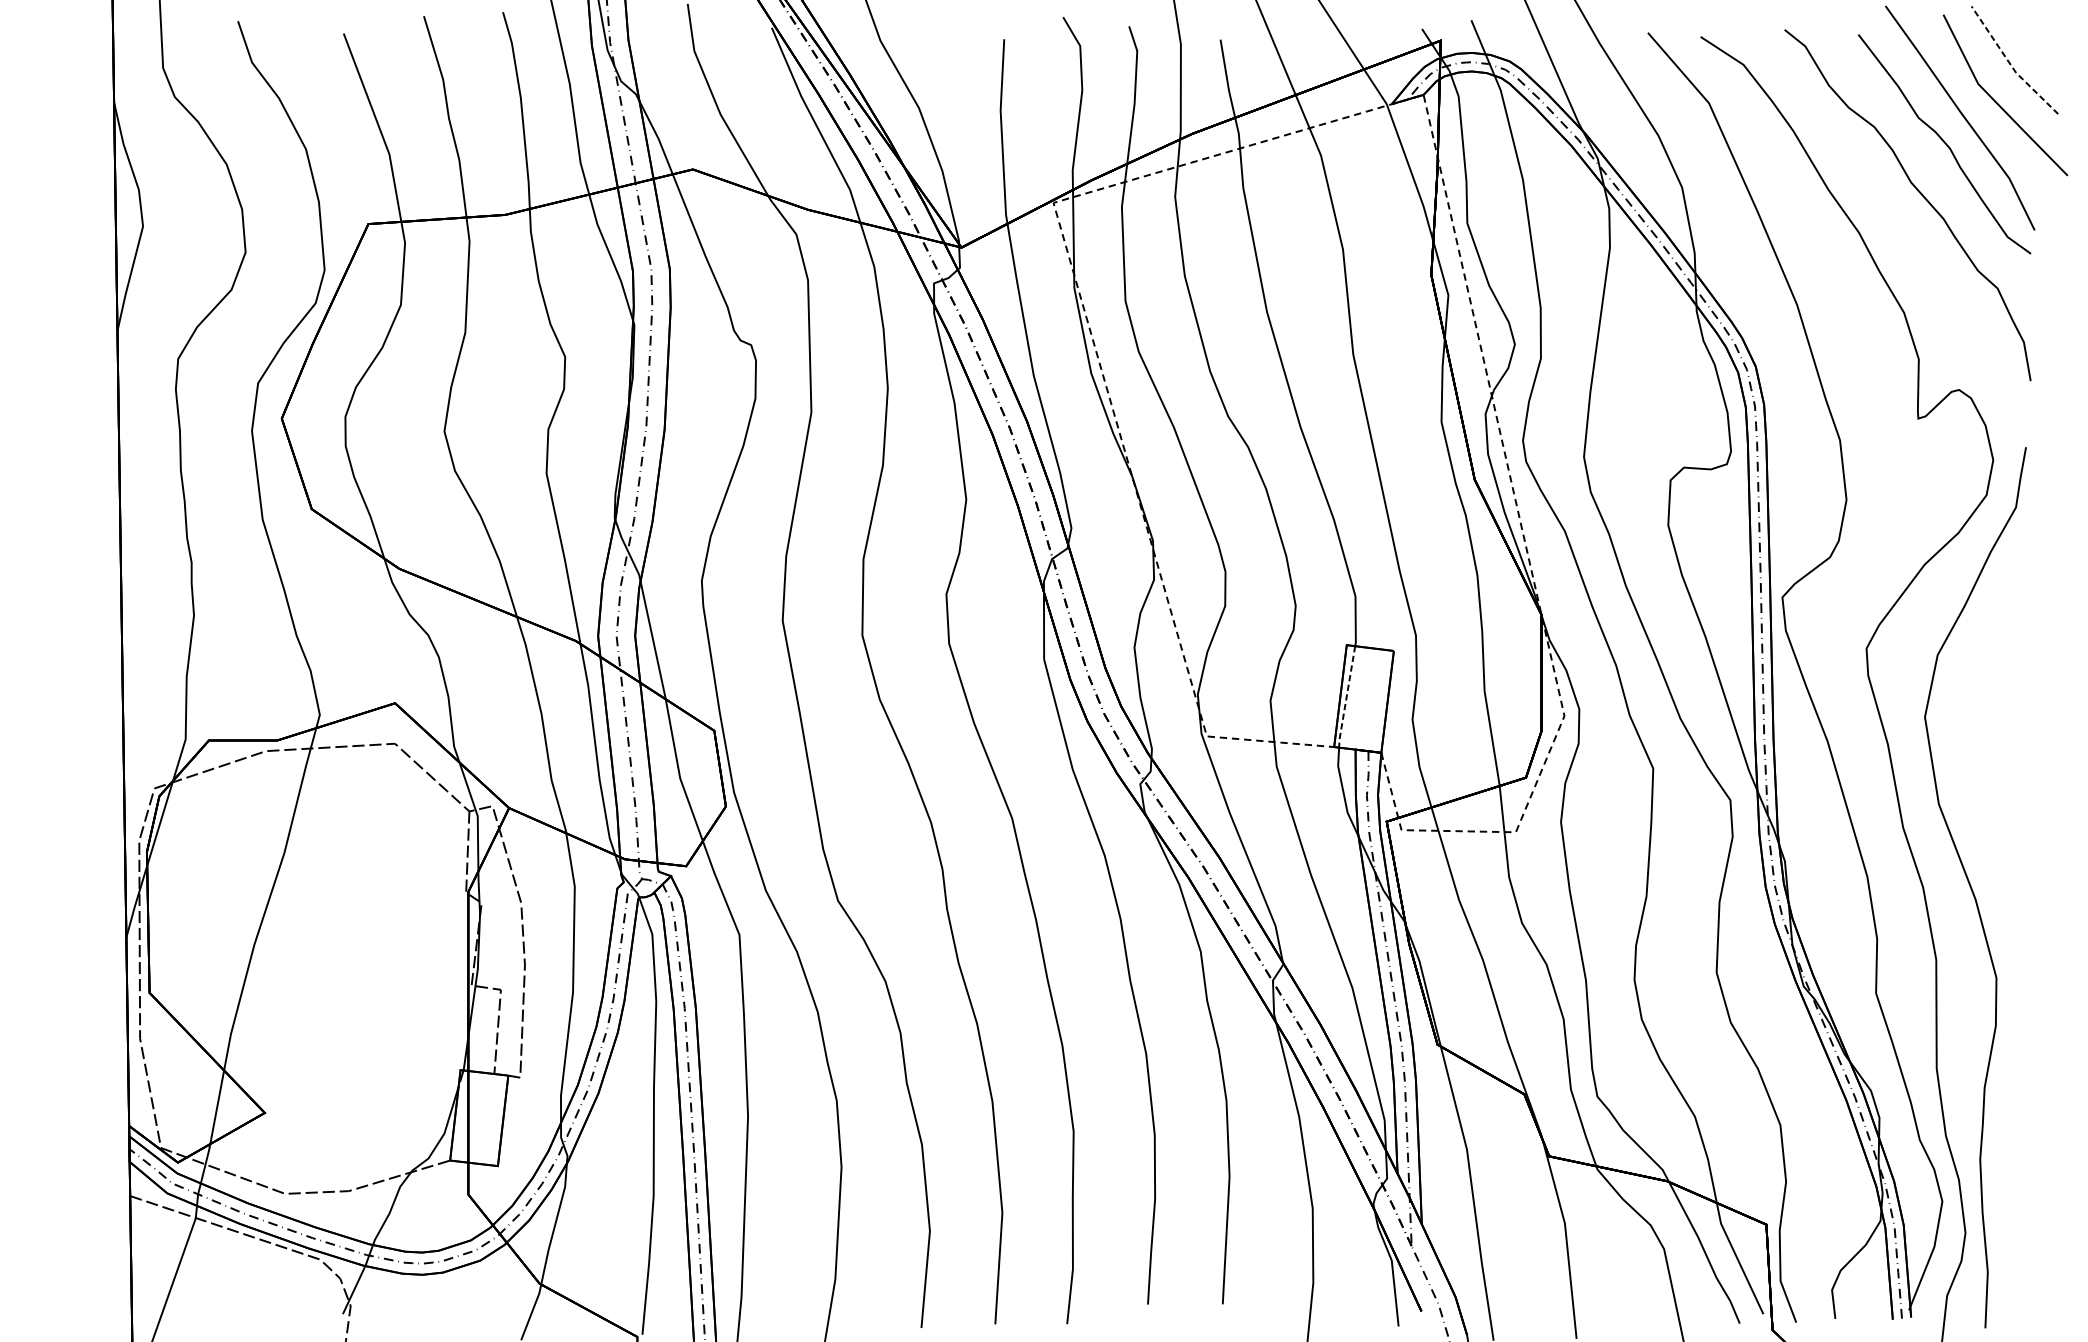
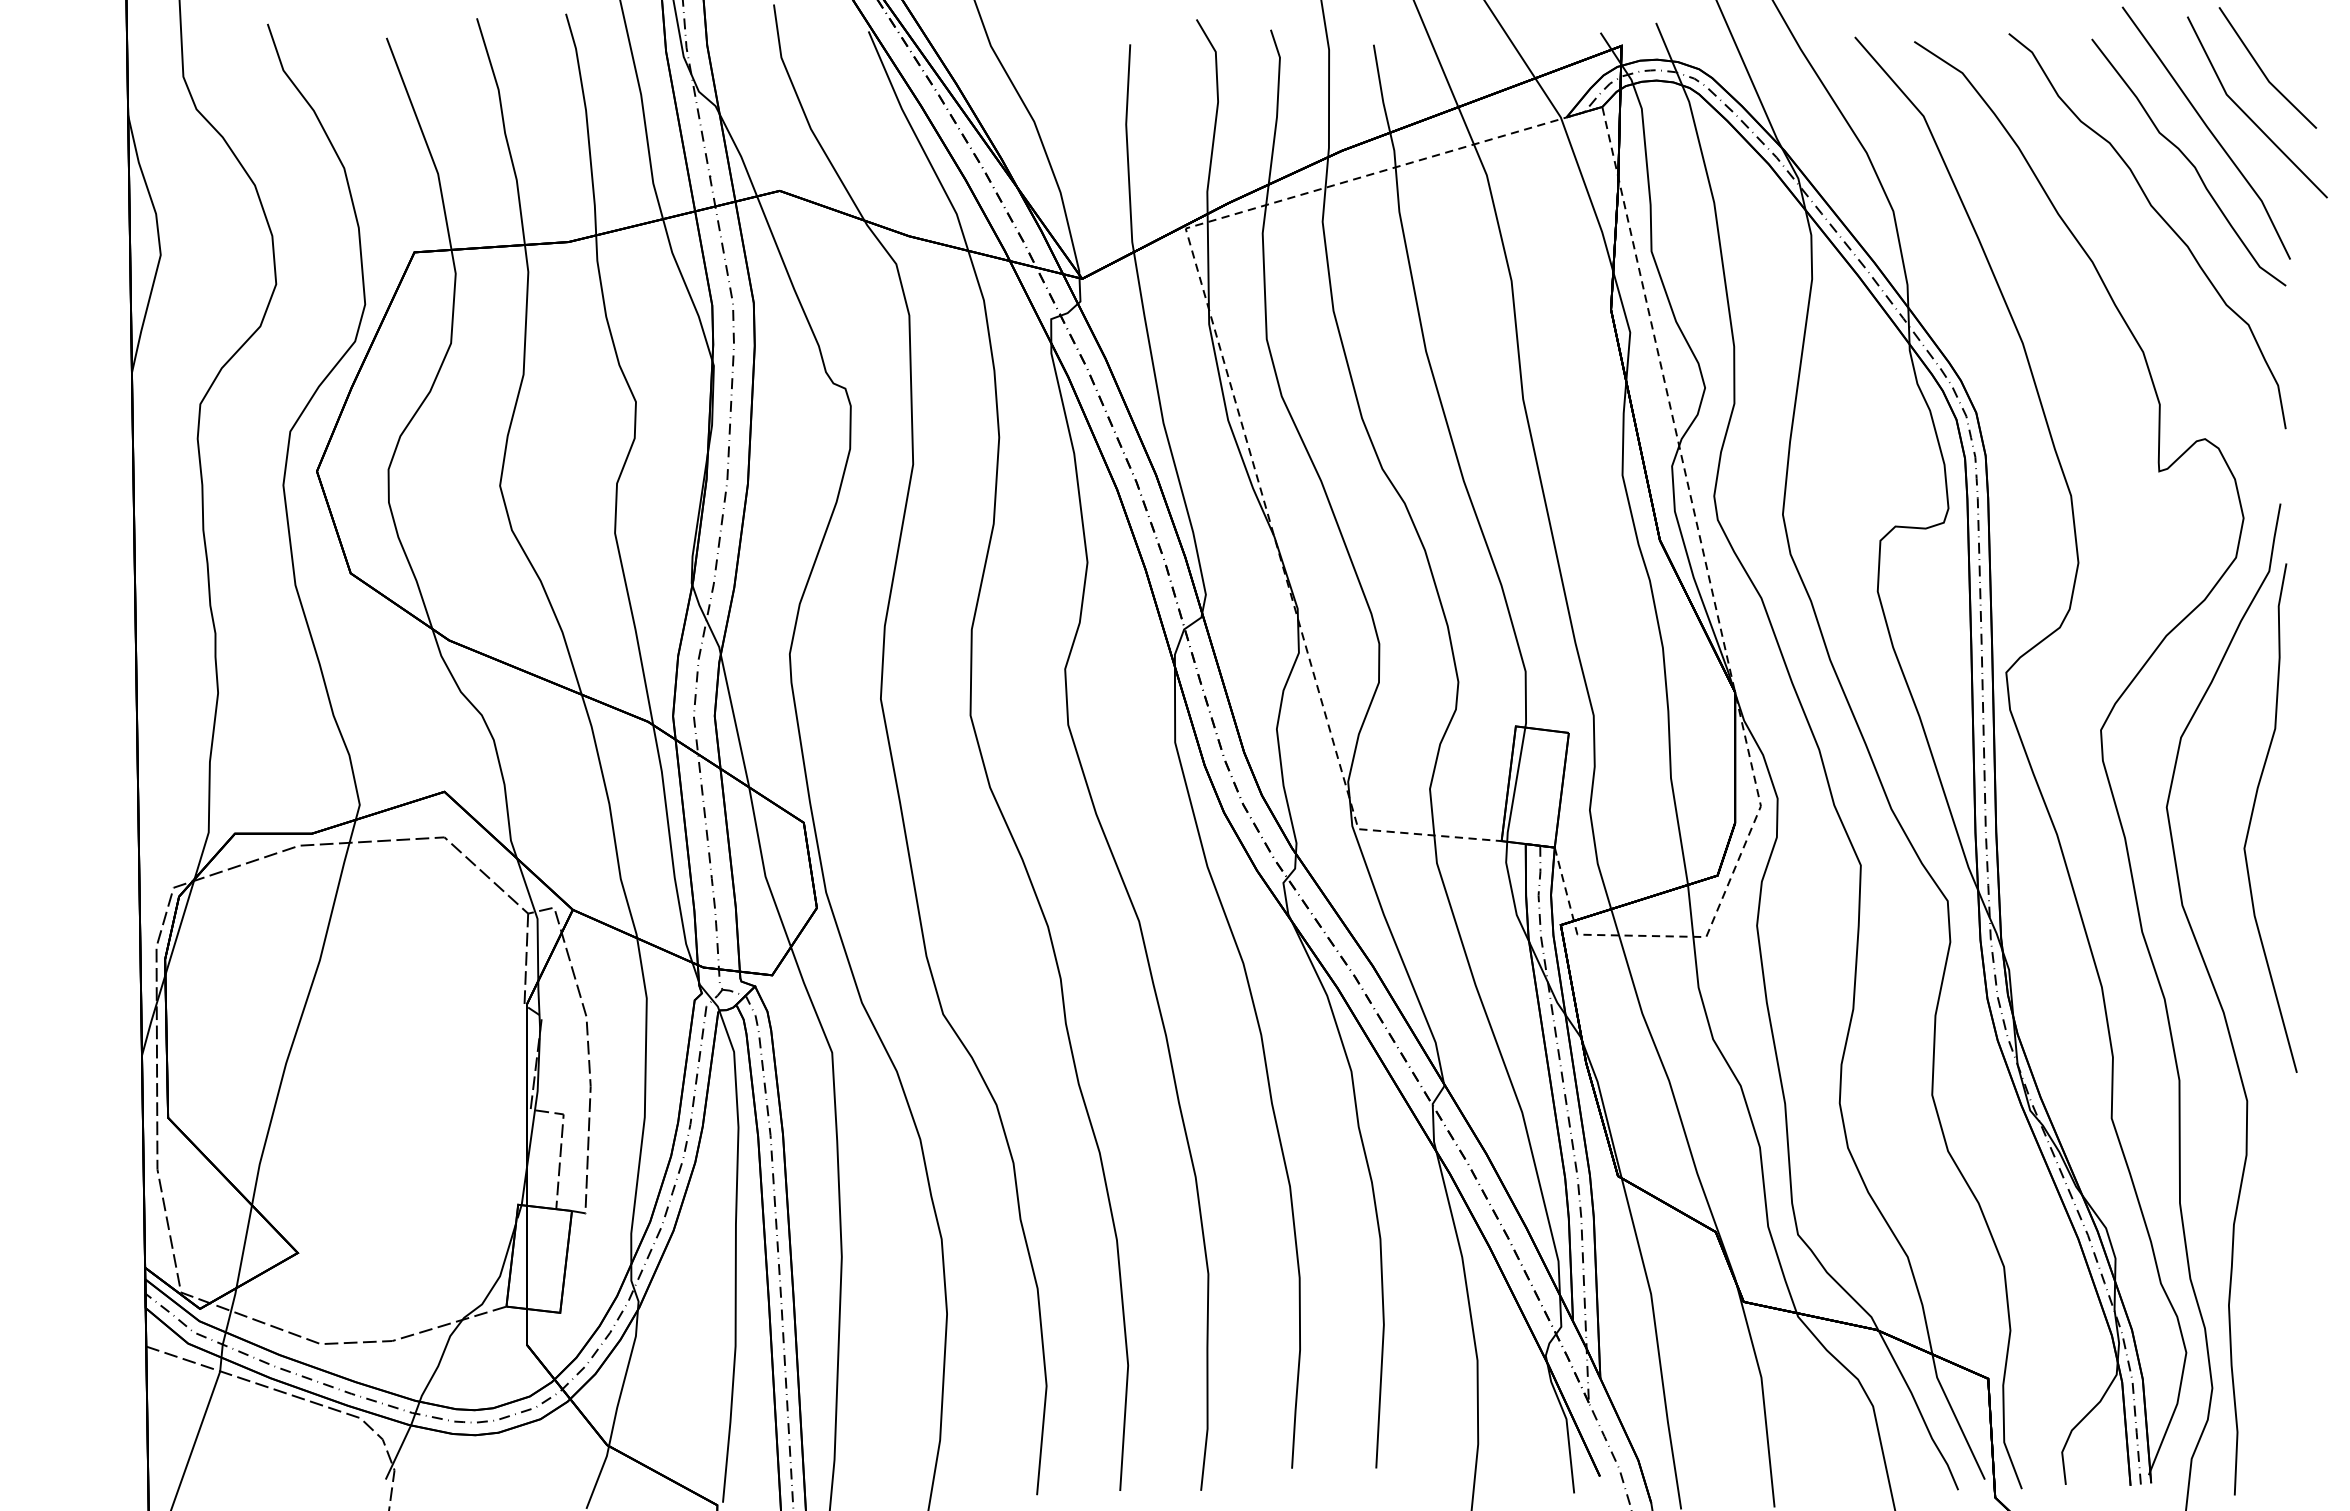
line: (2010, 64) -> (2263, 72), dashed -> solid
line: (1346, 697) -> (1515, 785), dashed -> solid
curve: (2002, 721) -> (2253, 812), added

